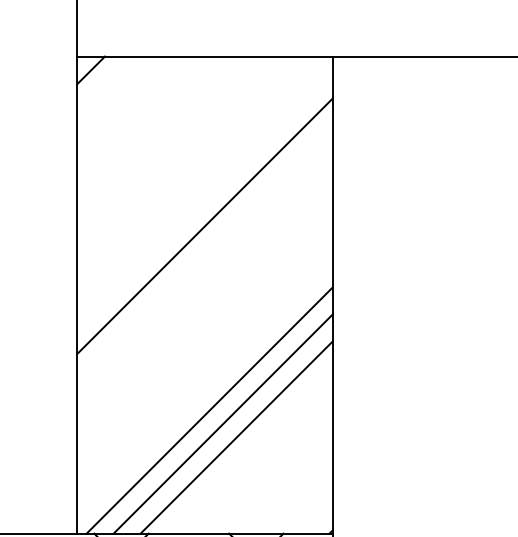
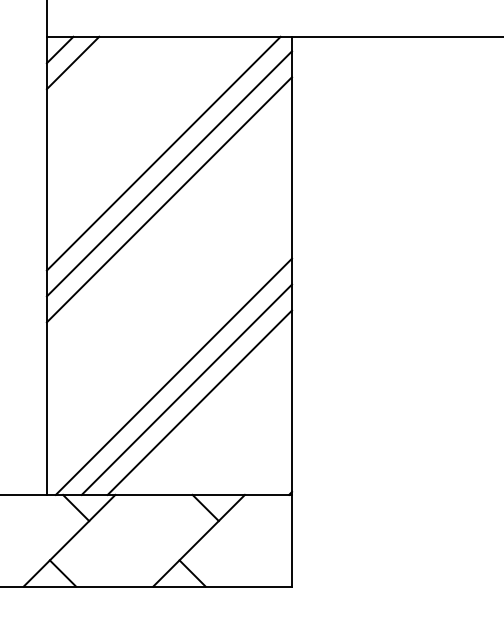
line: (104, 83) -> (72, 62), added
line: (198, 178) -> (163, 153), added
line: (205, 198) -> (169, 173), added

